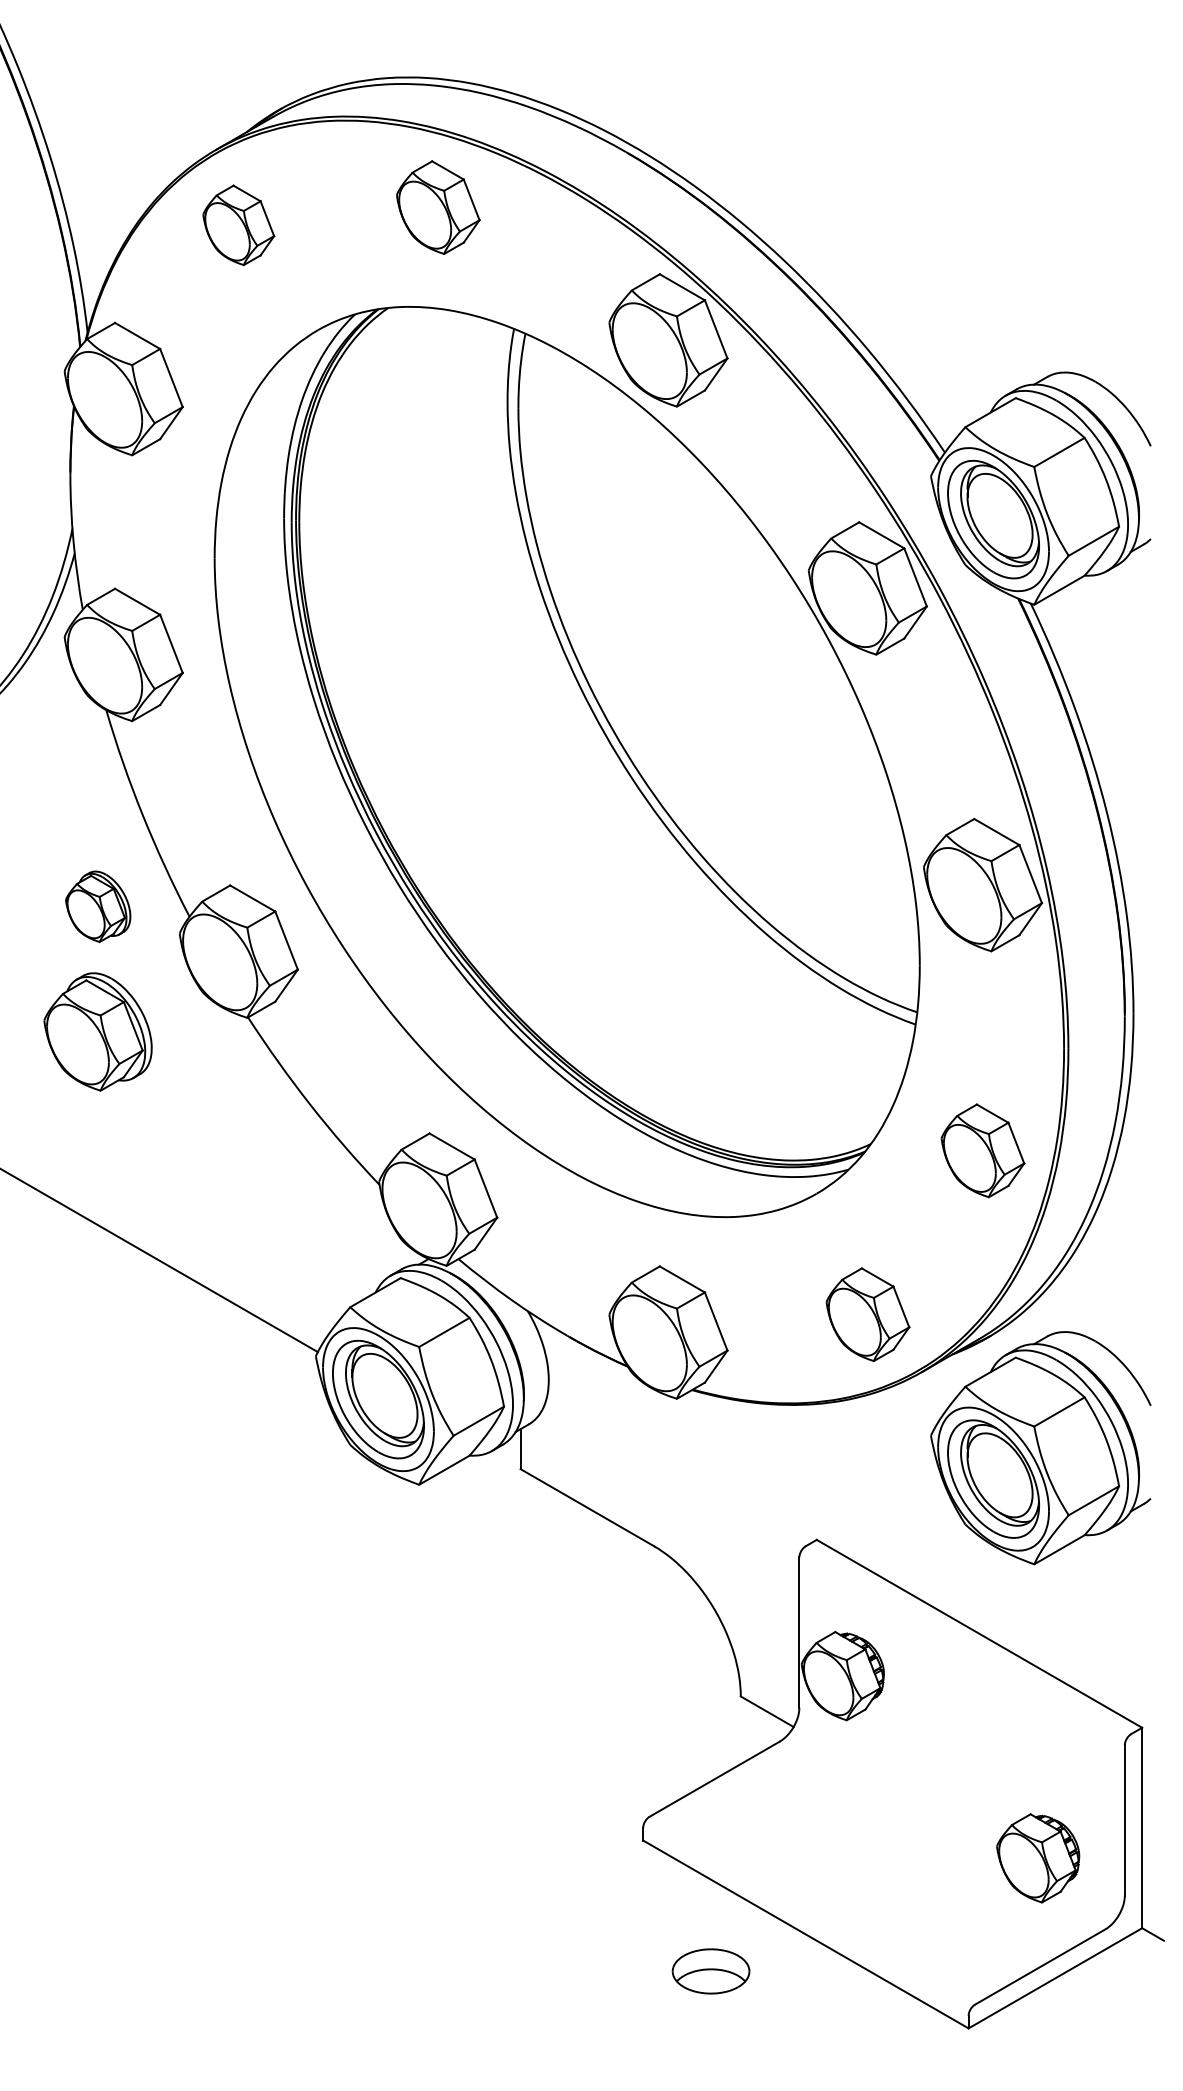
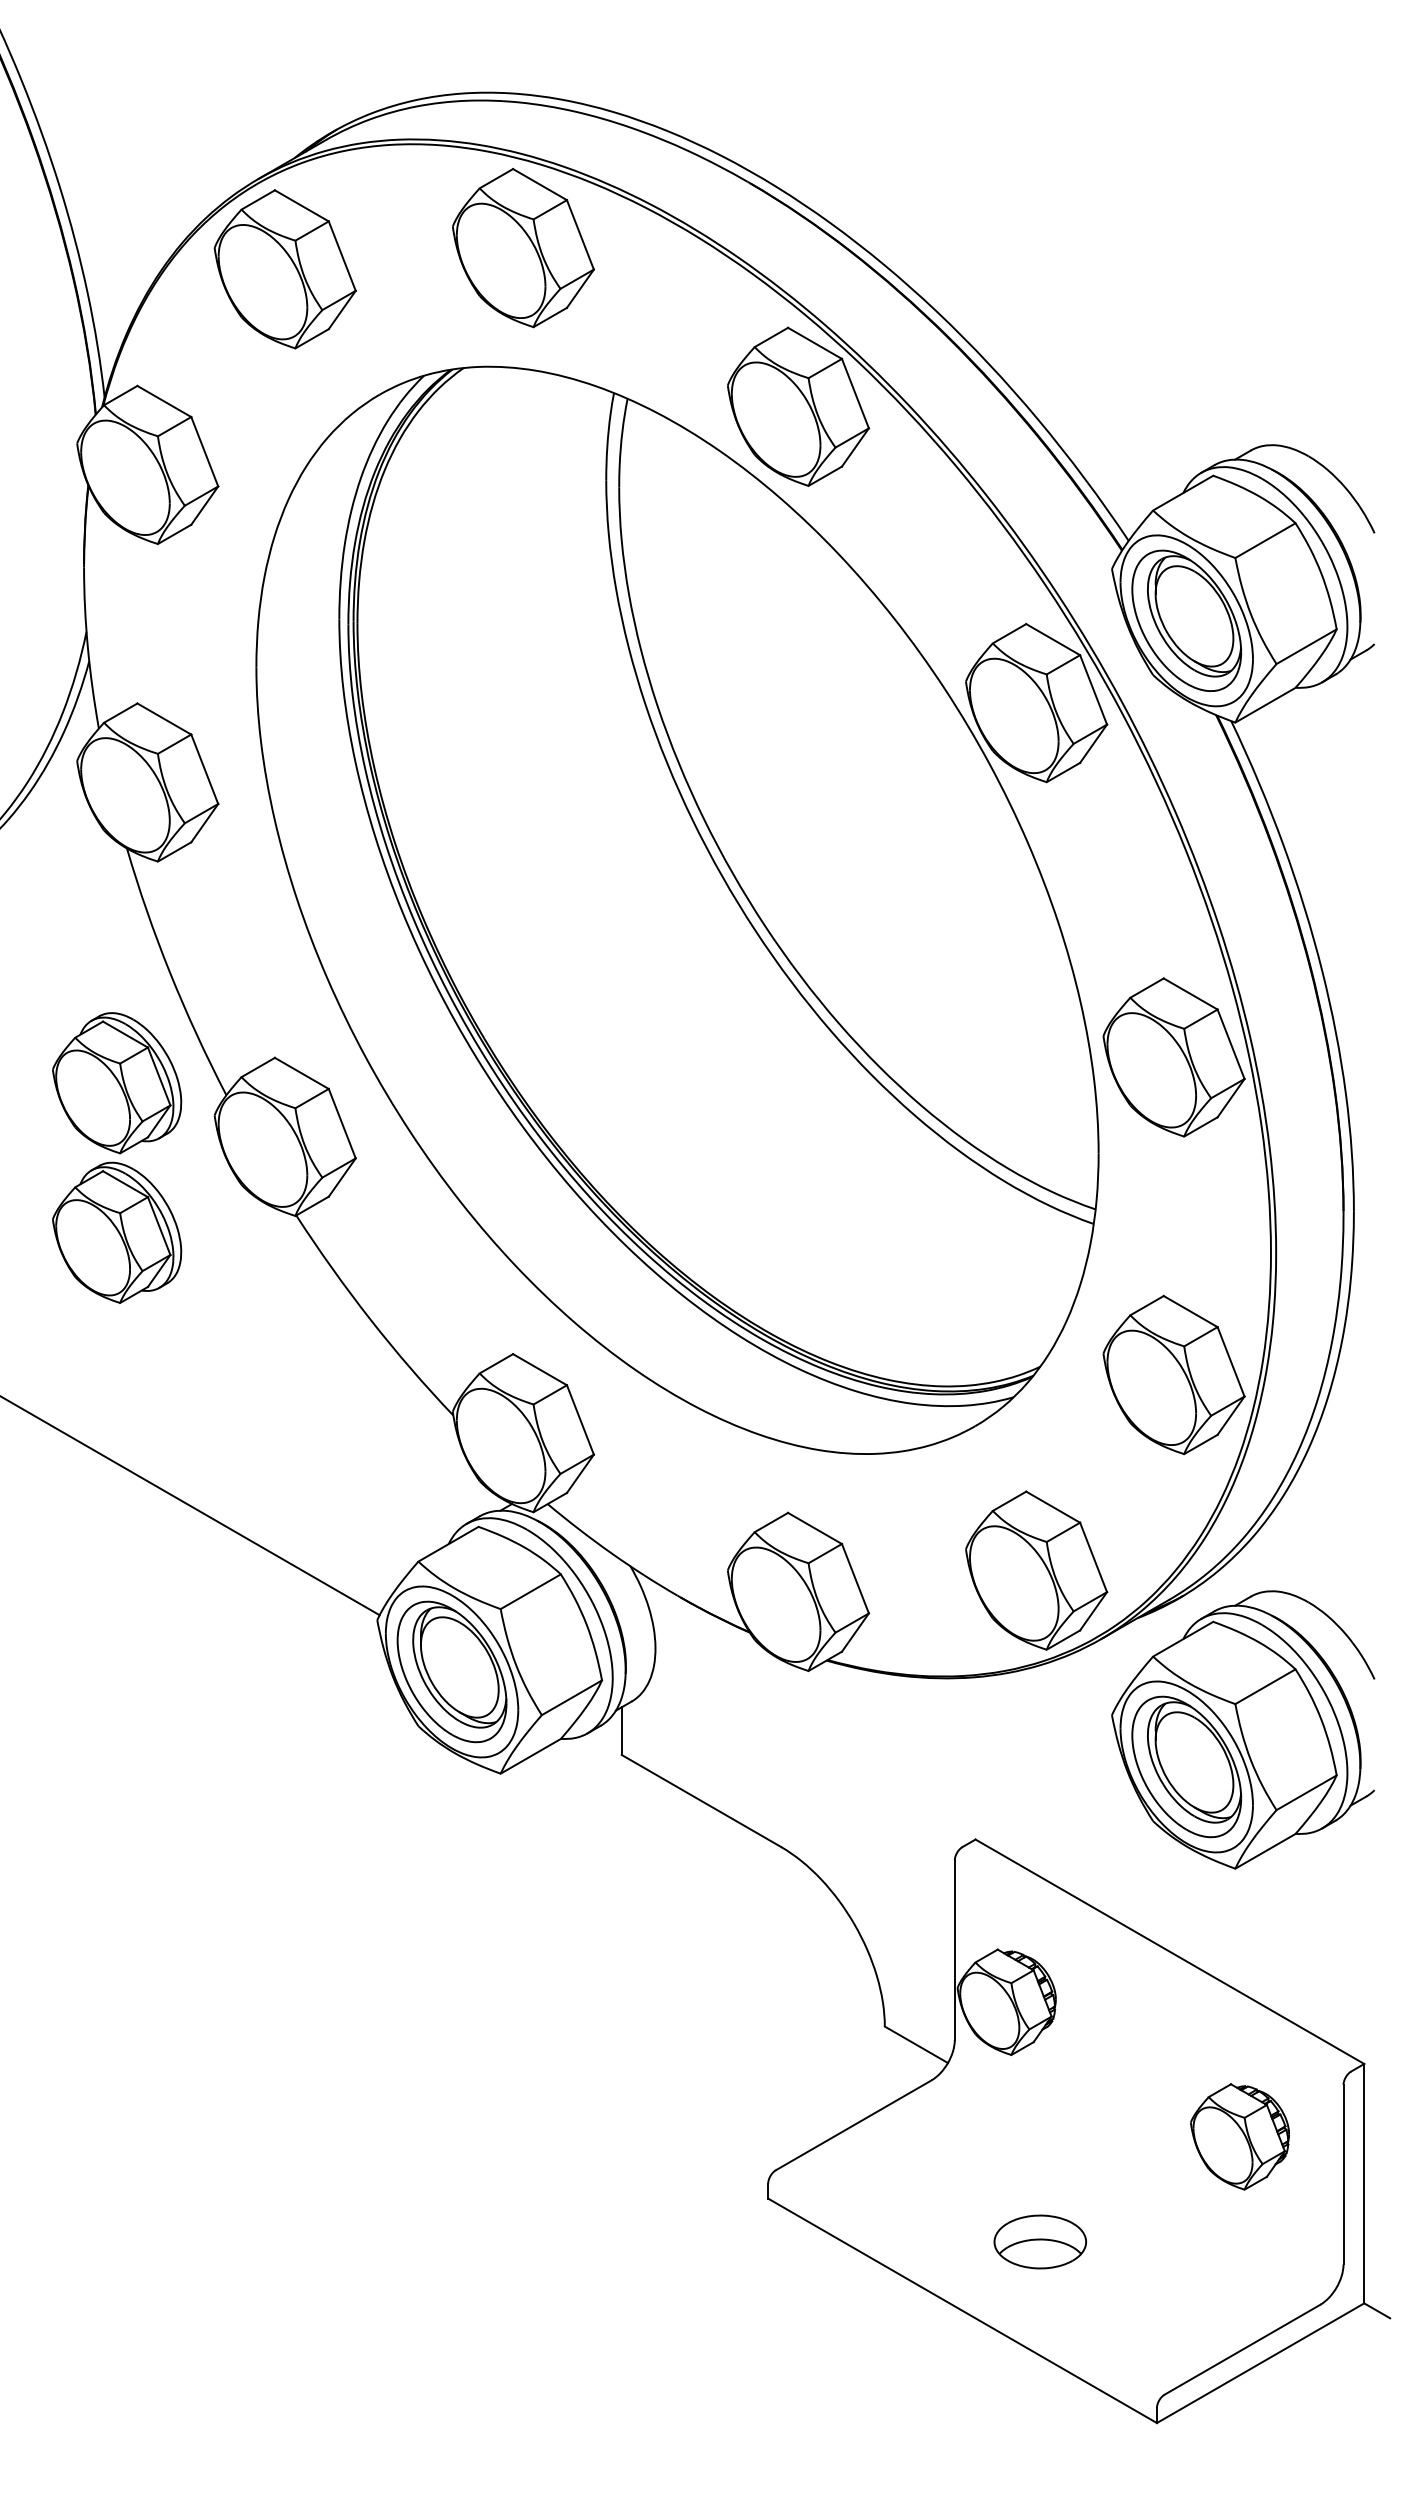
part: (438, 207) -> (523, 248), size x1.43
part: (238, 225) -> (284, 269), size x1.67
part: (98, 906) -> (117, 1083), size x1.67
part: (982, 1150) -> (1173, 1374), size x1.43
part: (867, 1314) -> (1036, 1570), size x1.43
part: (1037, 1858) -> (1239, 2136), moved
part: (710, 1971) -> (1039, 2241), moved

